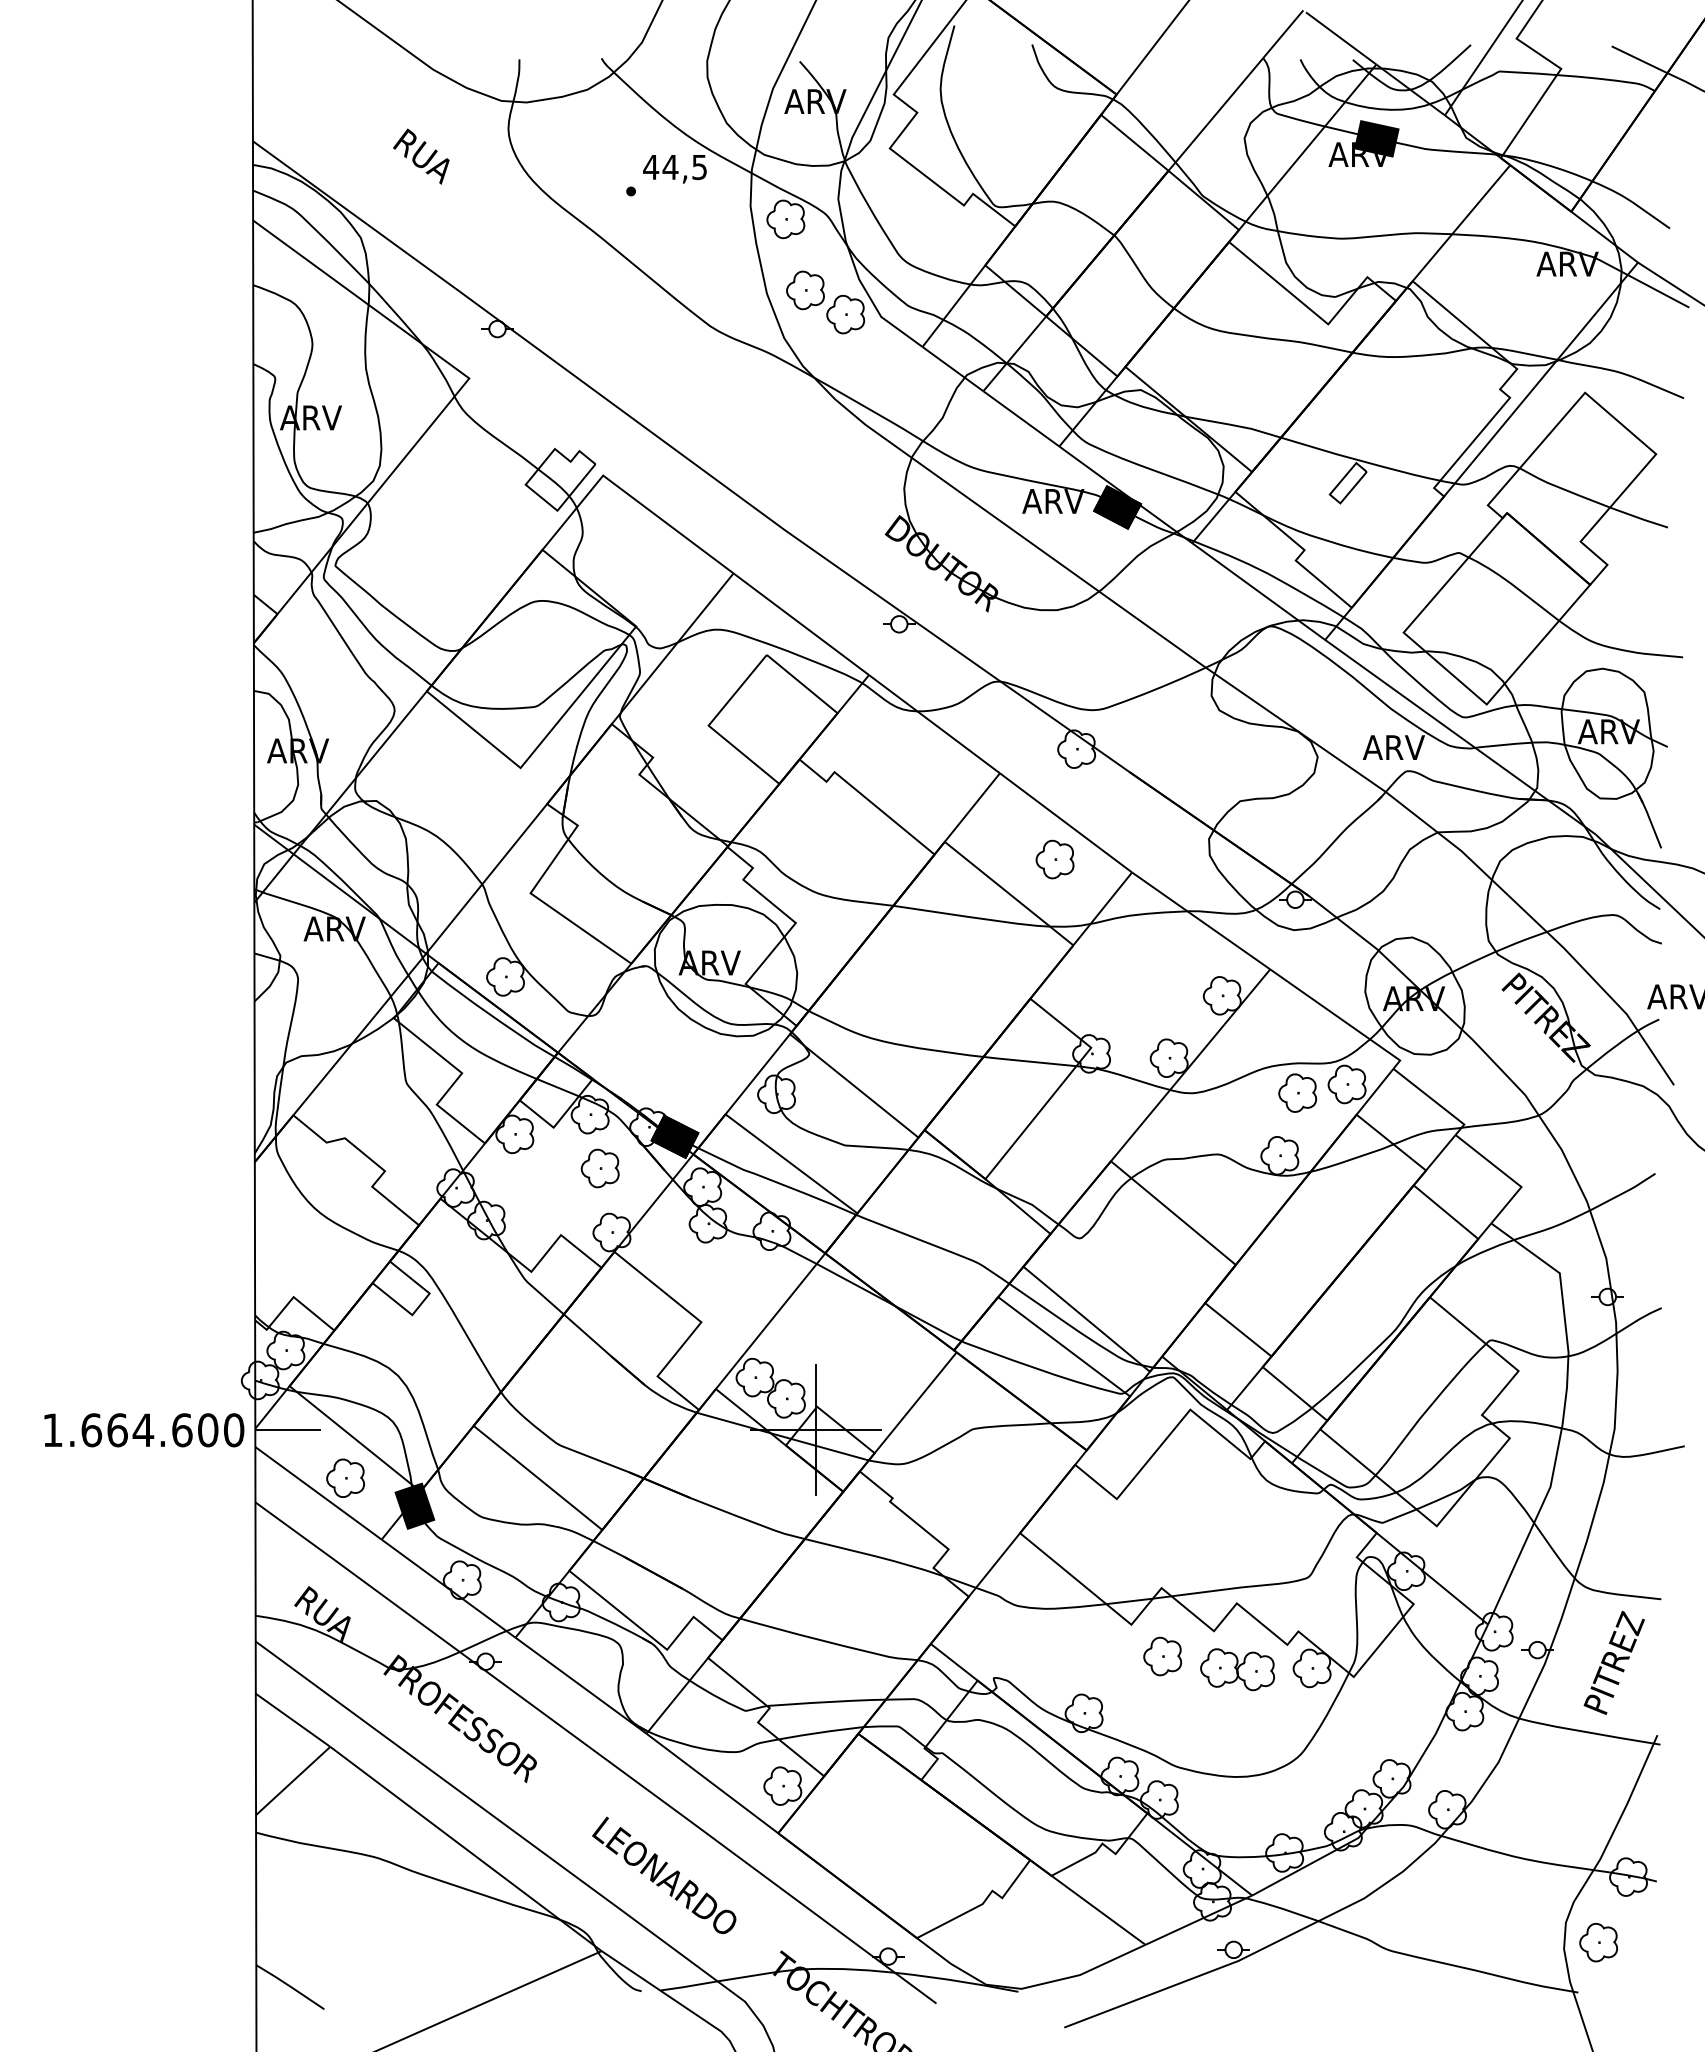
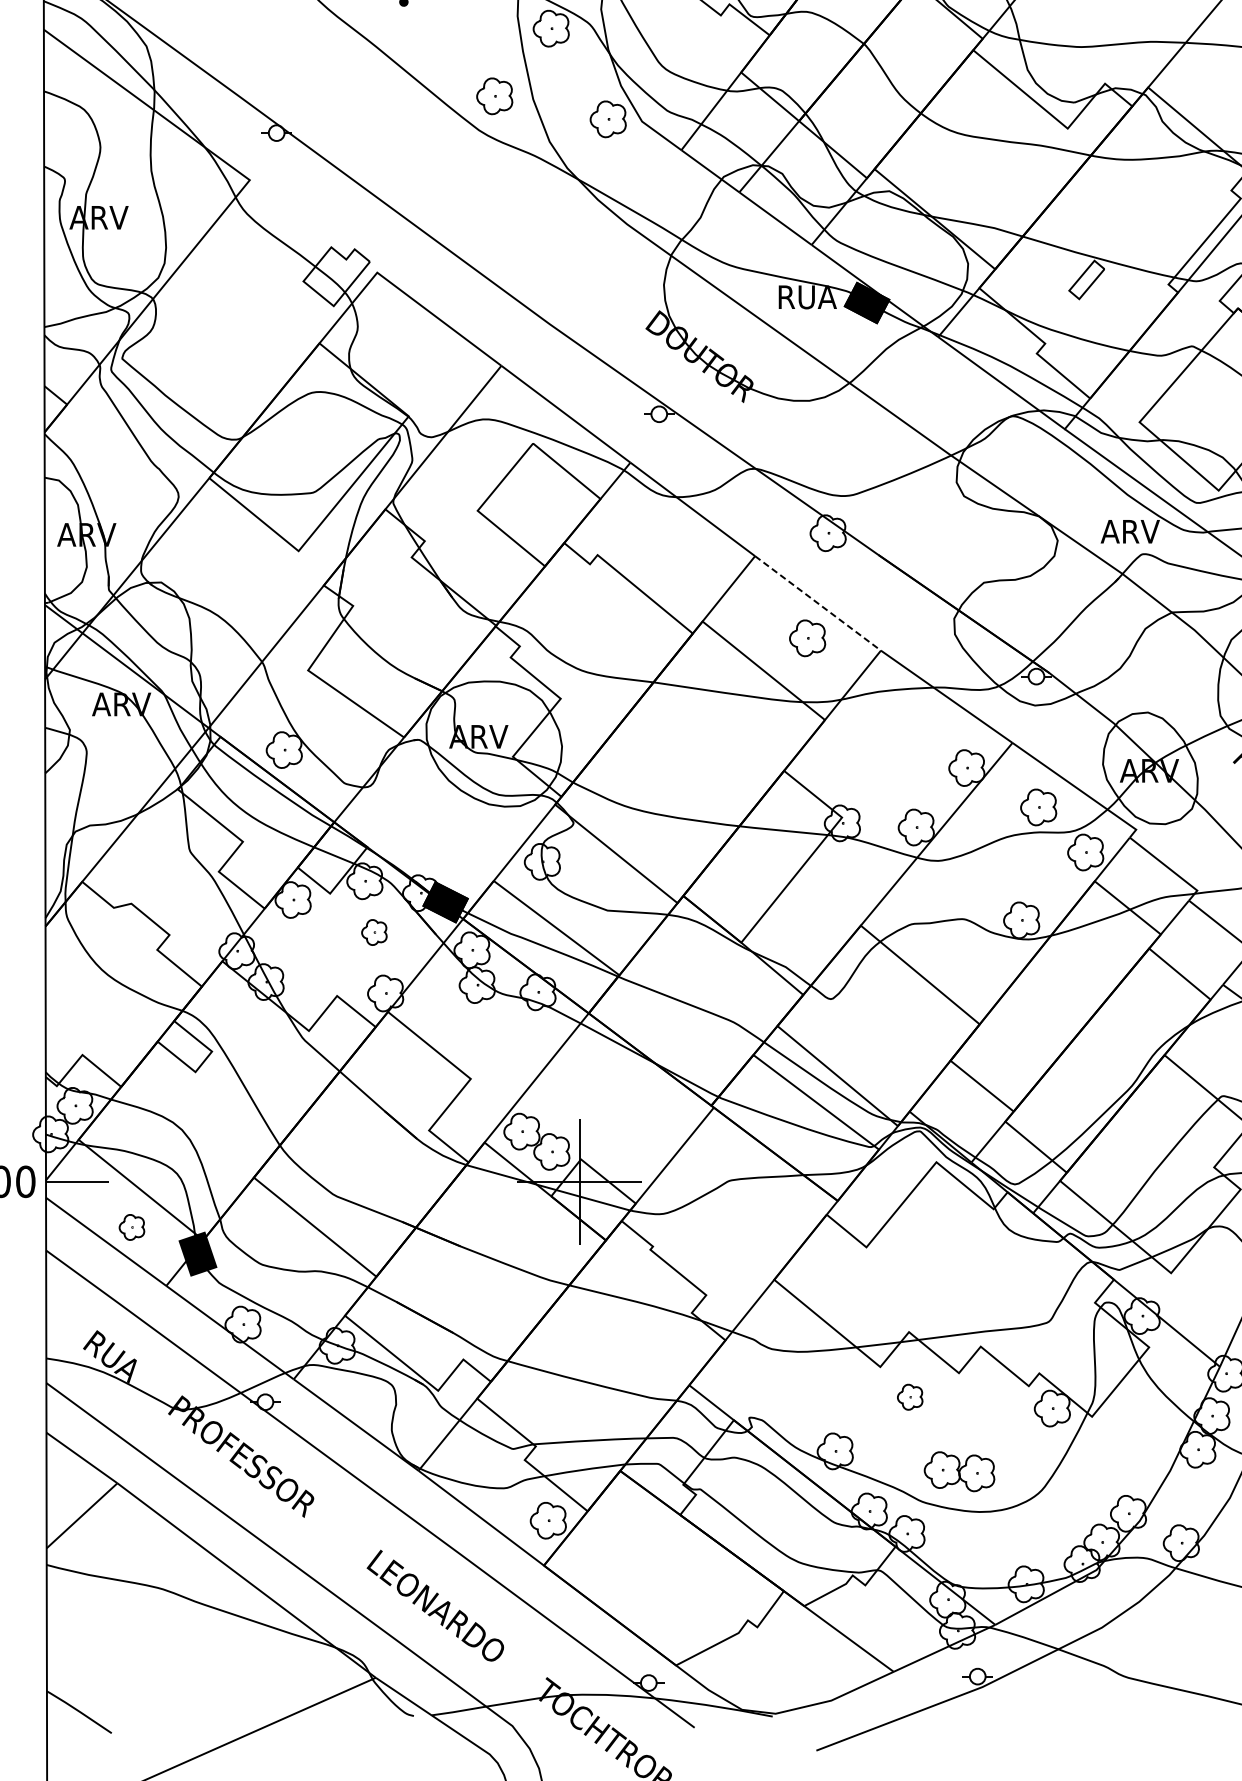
part: (805, 290) -> (494, 96), moved
text: (1053, 501) -> (806, 297), ARV -> RUA
line: (1066, 822) -> (818, 603), solid -> dashed
part: (1297, 1092) -> (1038, 806), moved
part: (599, 1168) -> (373, 932), size x0.7
part: (345, 1477) -> (131, 1226), size x0.7
part: (1162, 1656) -> (909, 1397), size x0.7
part: (1237, 1669) -> (959, 1471), moved

